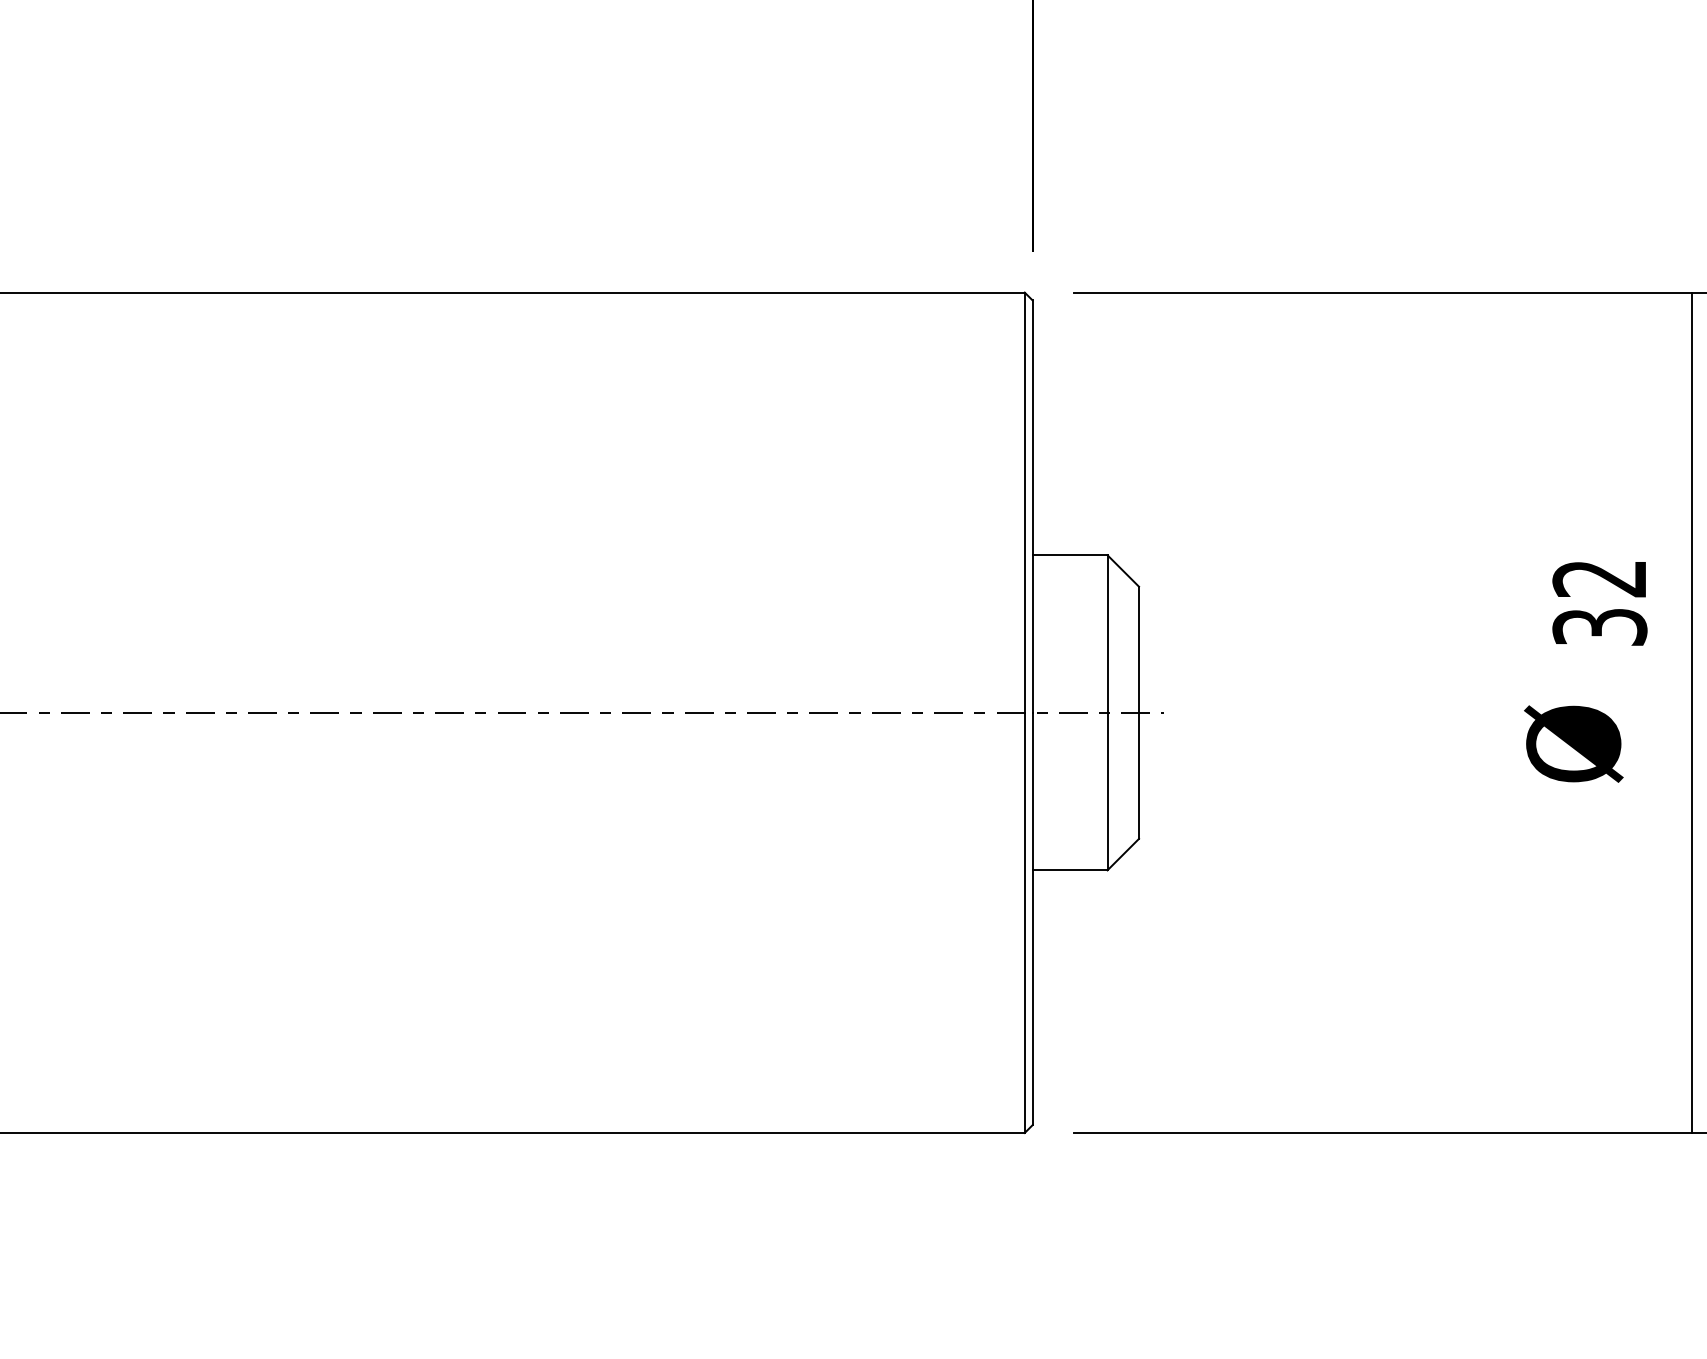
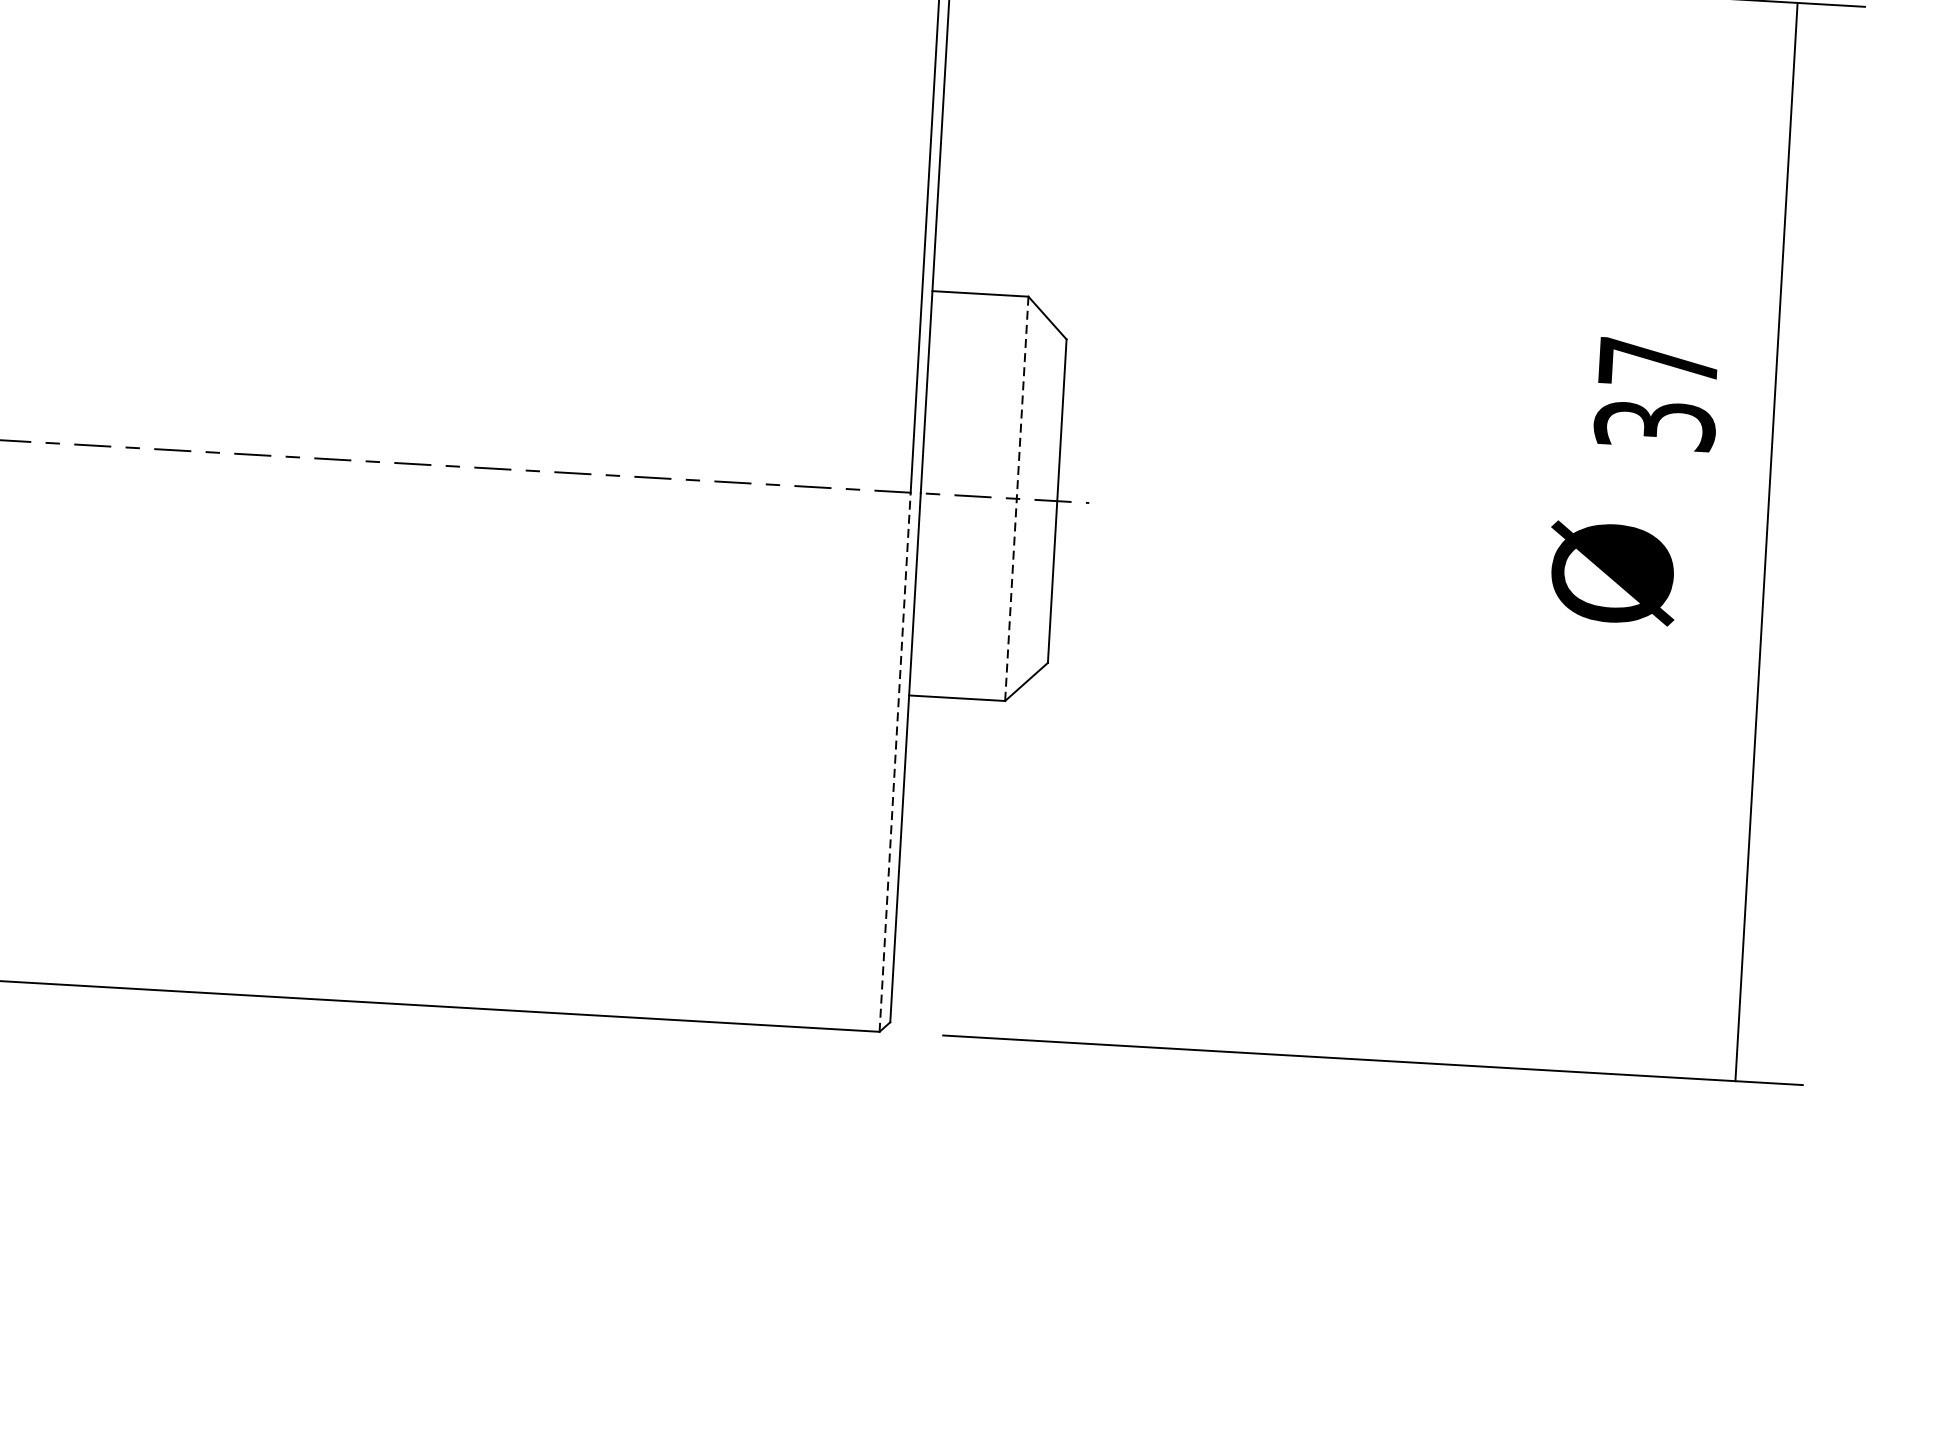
text: (1598, 578) -> (1656, 362), 32 -> 37
line: (1107, 712) -> (1016, 498), solid -> dashed
line: (1024, 922) -> (894, 761), solid -> dashed

